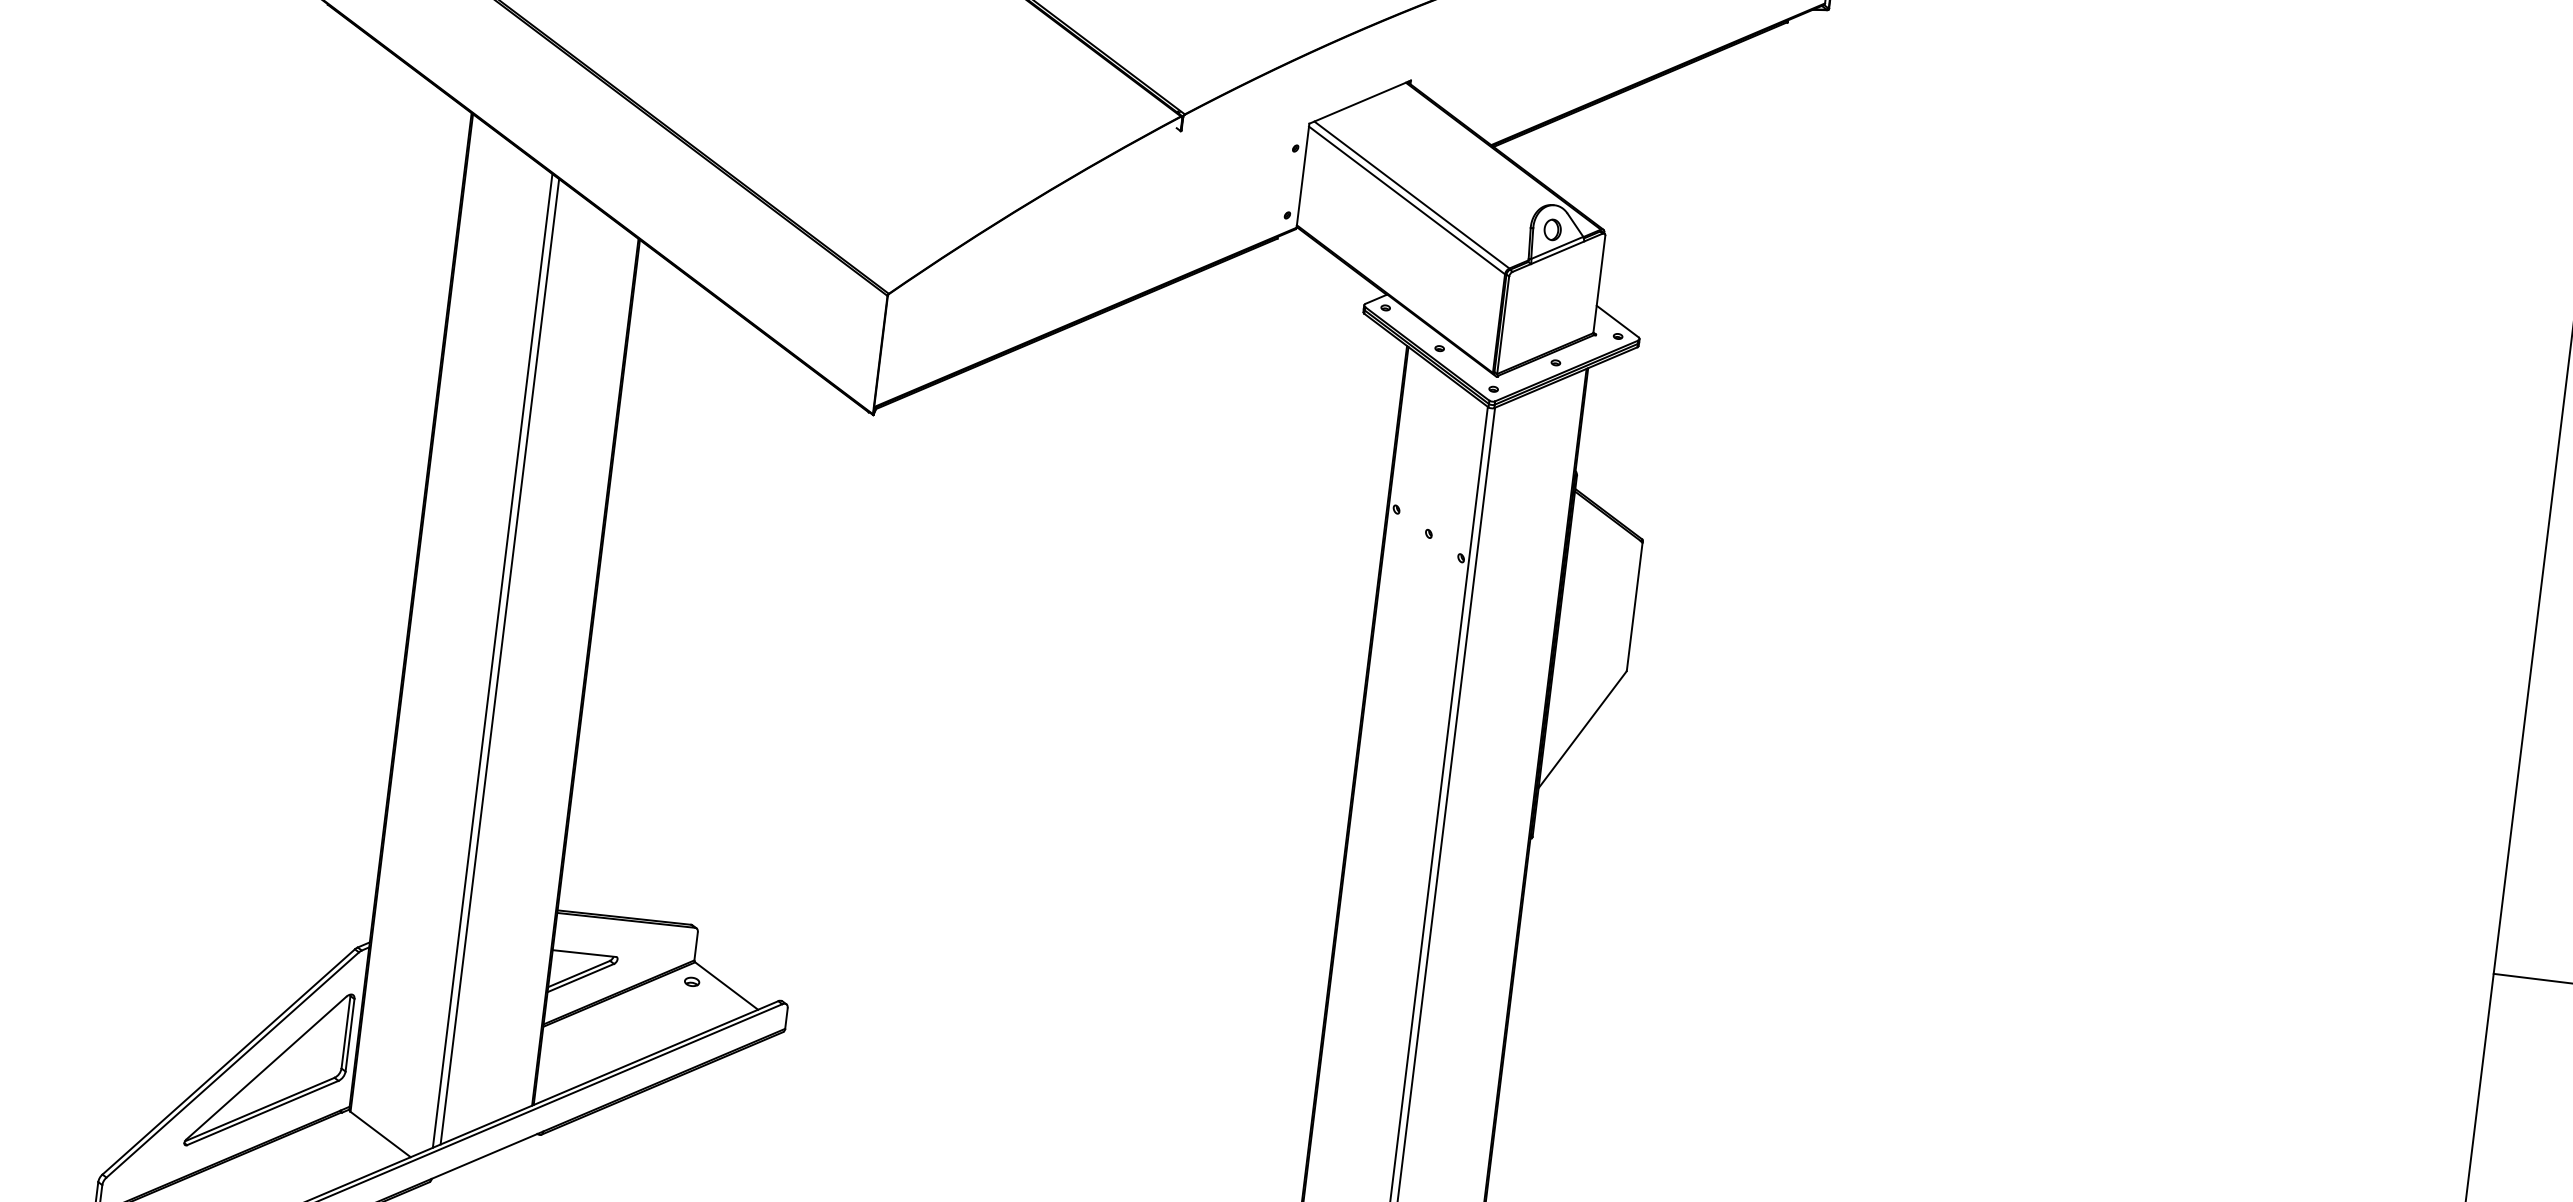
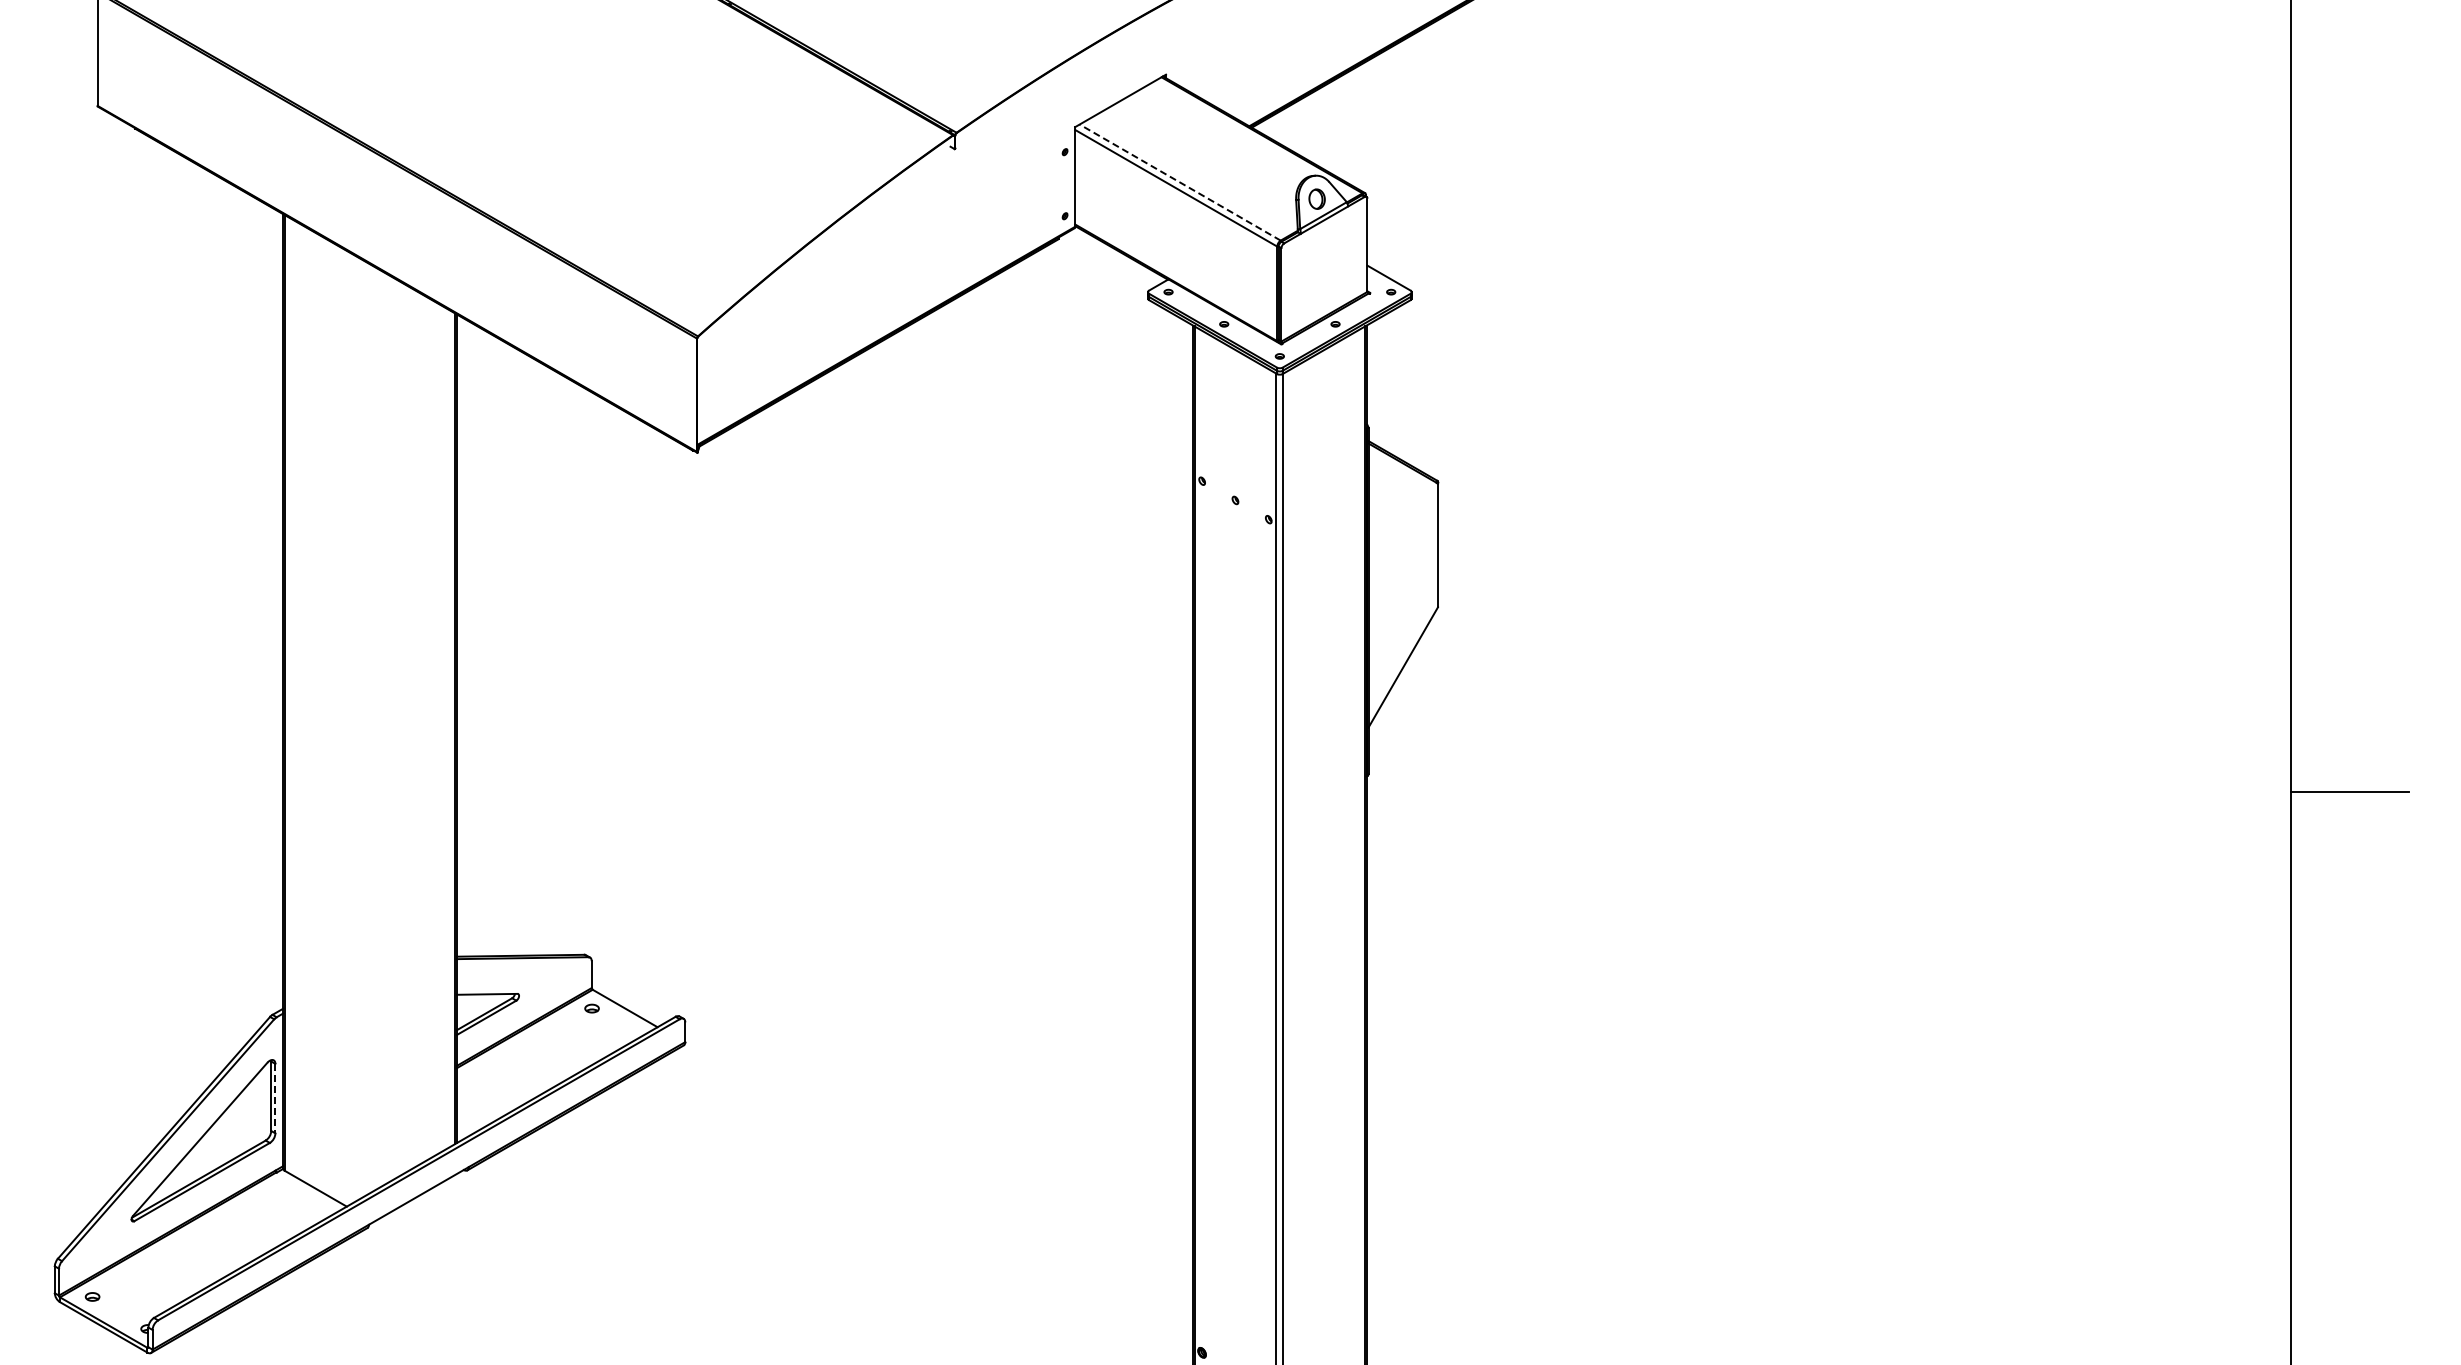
line: (1411, 194) -> (1179, 182), solid -> dashed
line: (492, 660) -> (366, 728), removed
line: (499, 661) -> (373, 728), removed
line: (350, 1035) -> (275, 1098), solid -> dashed

